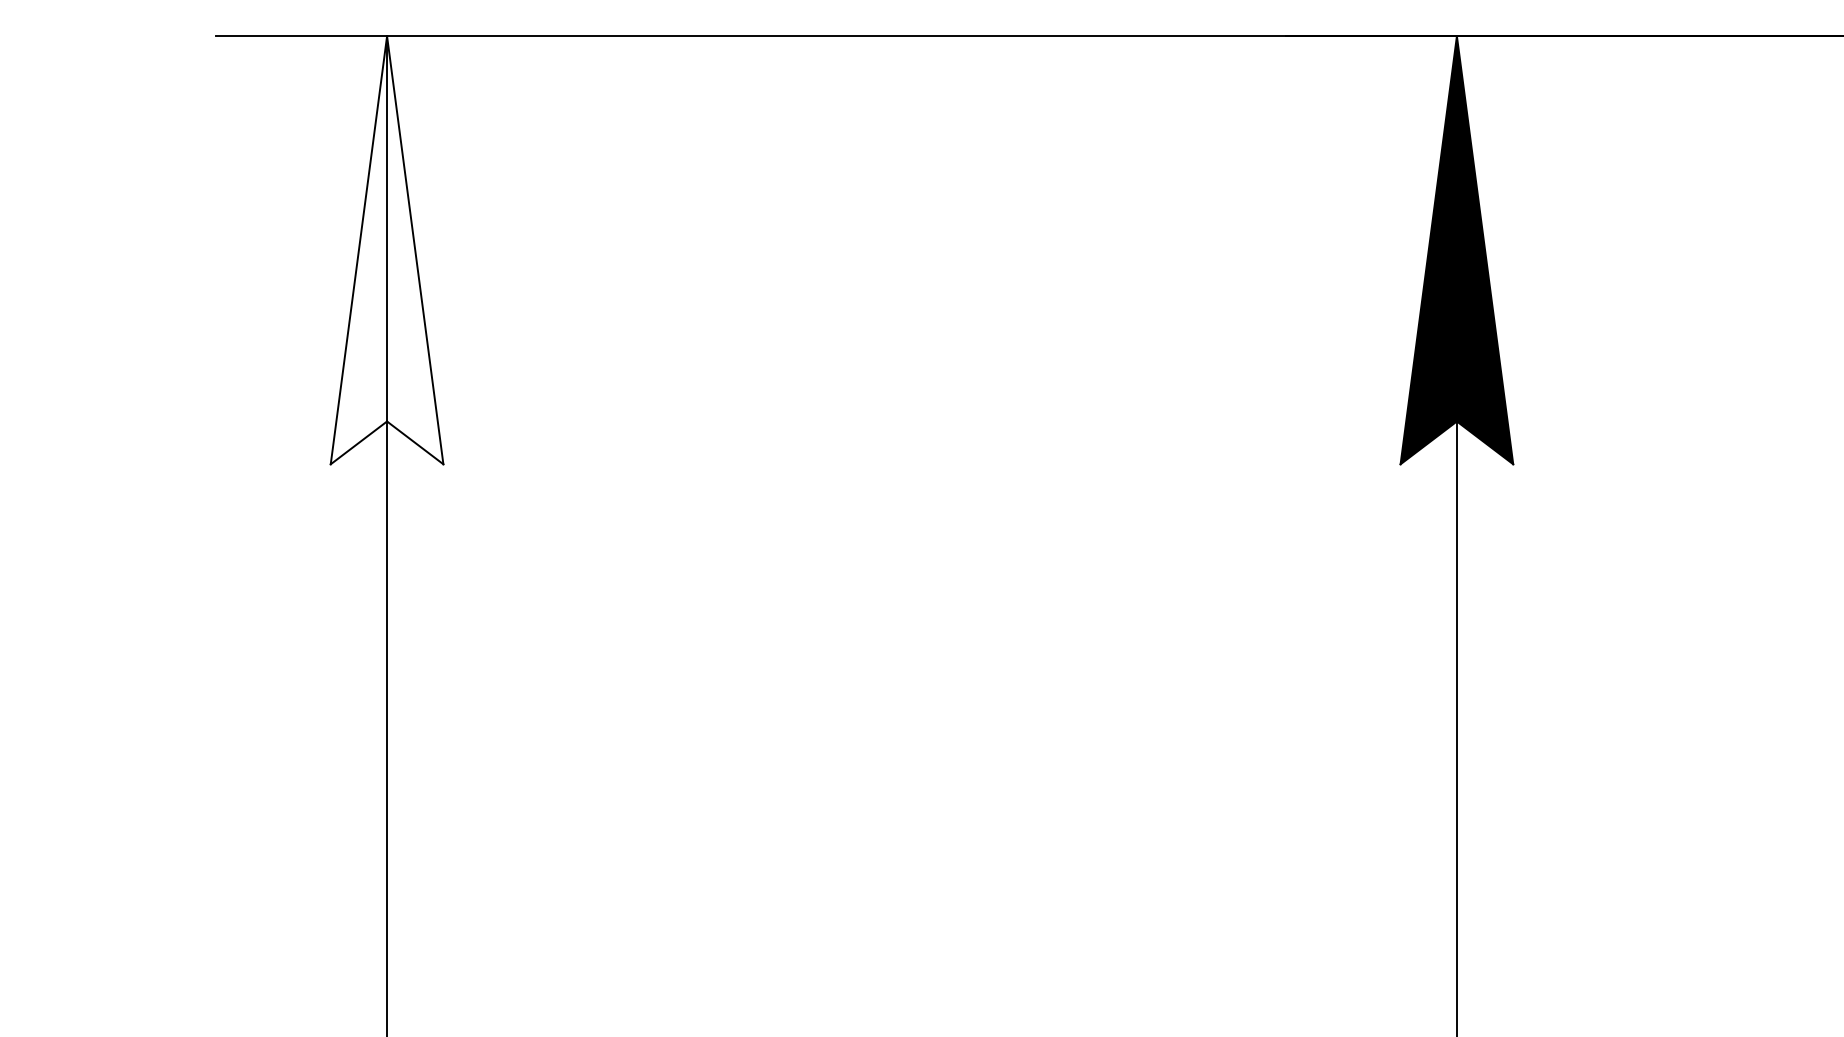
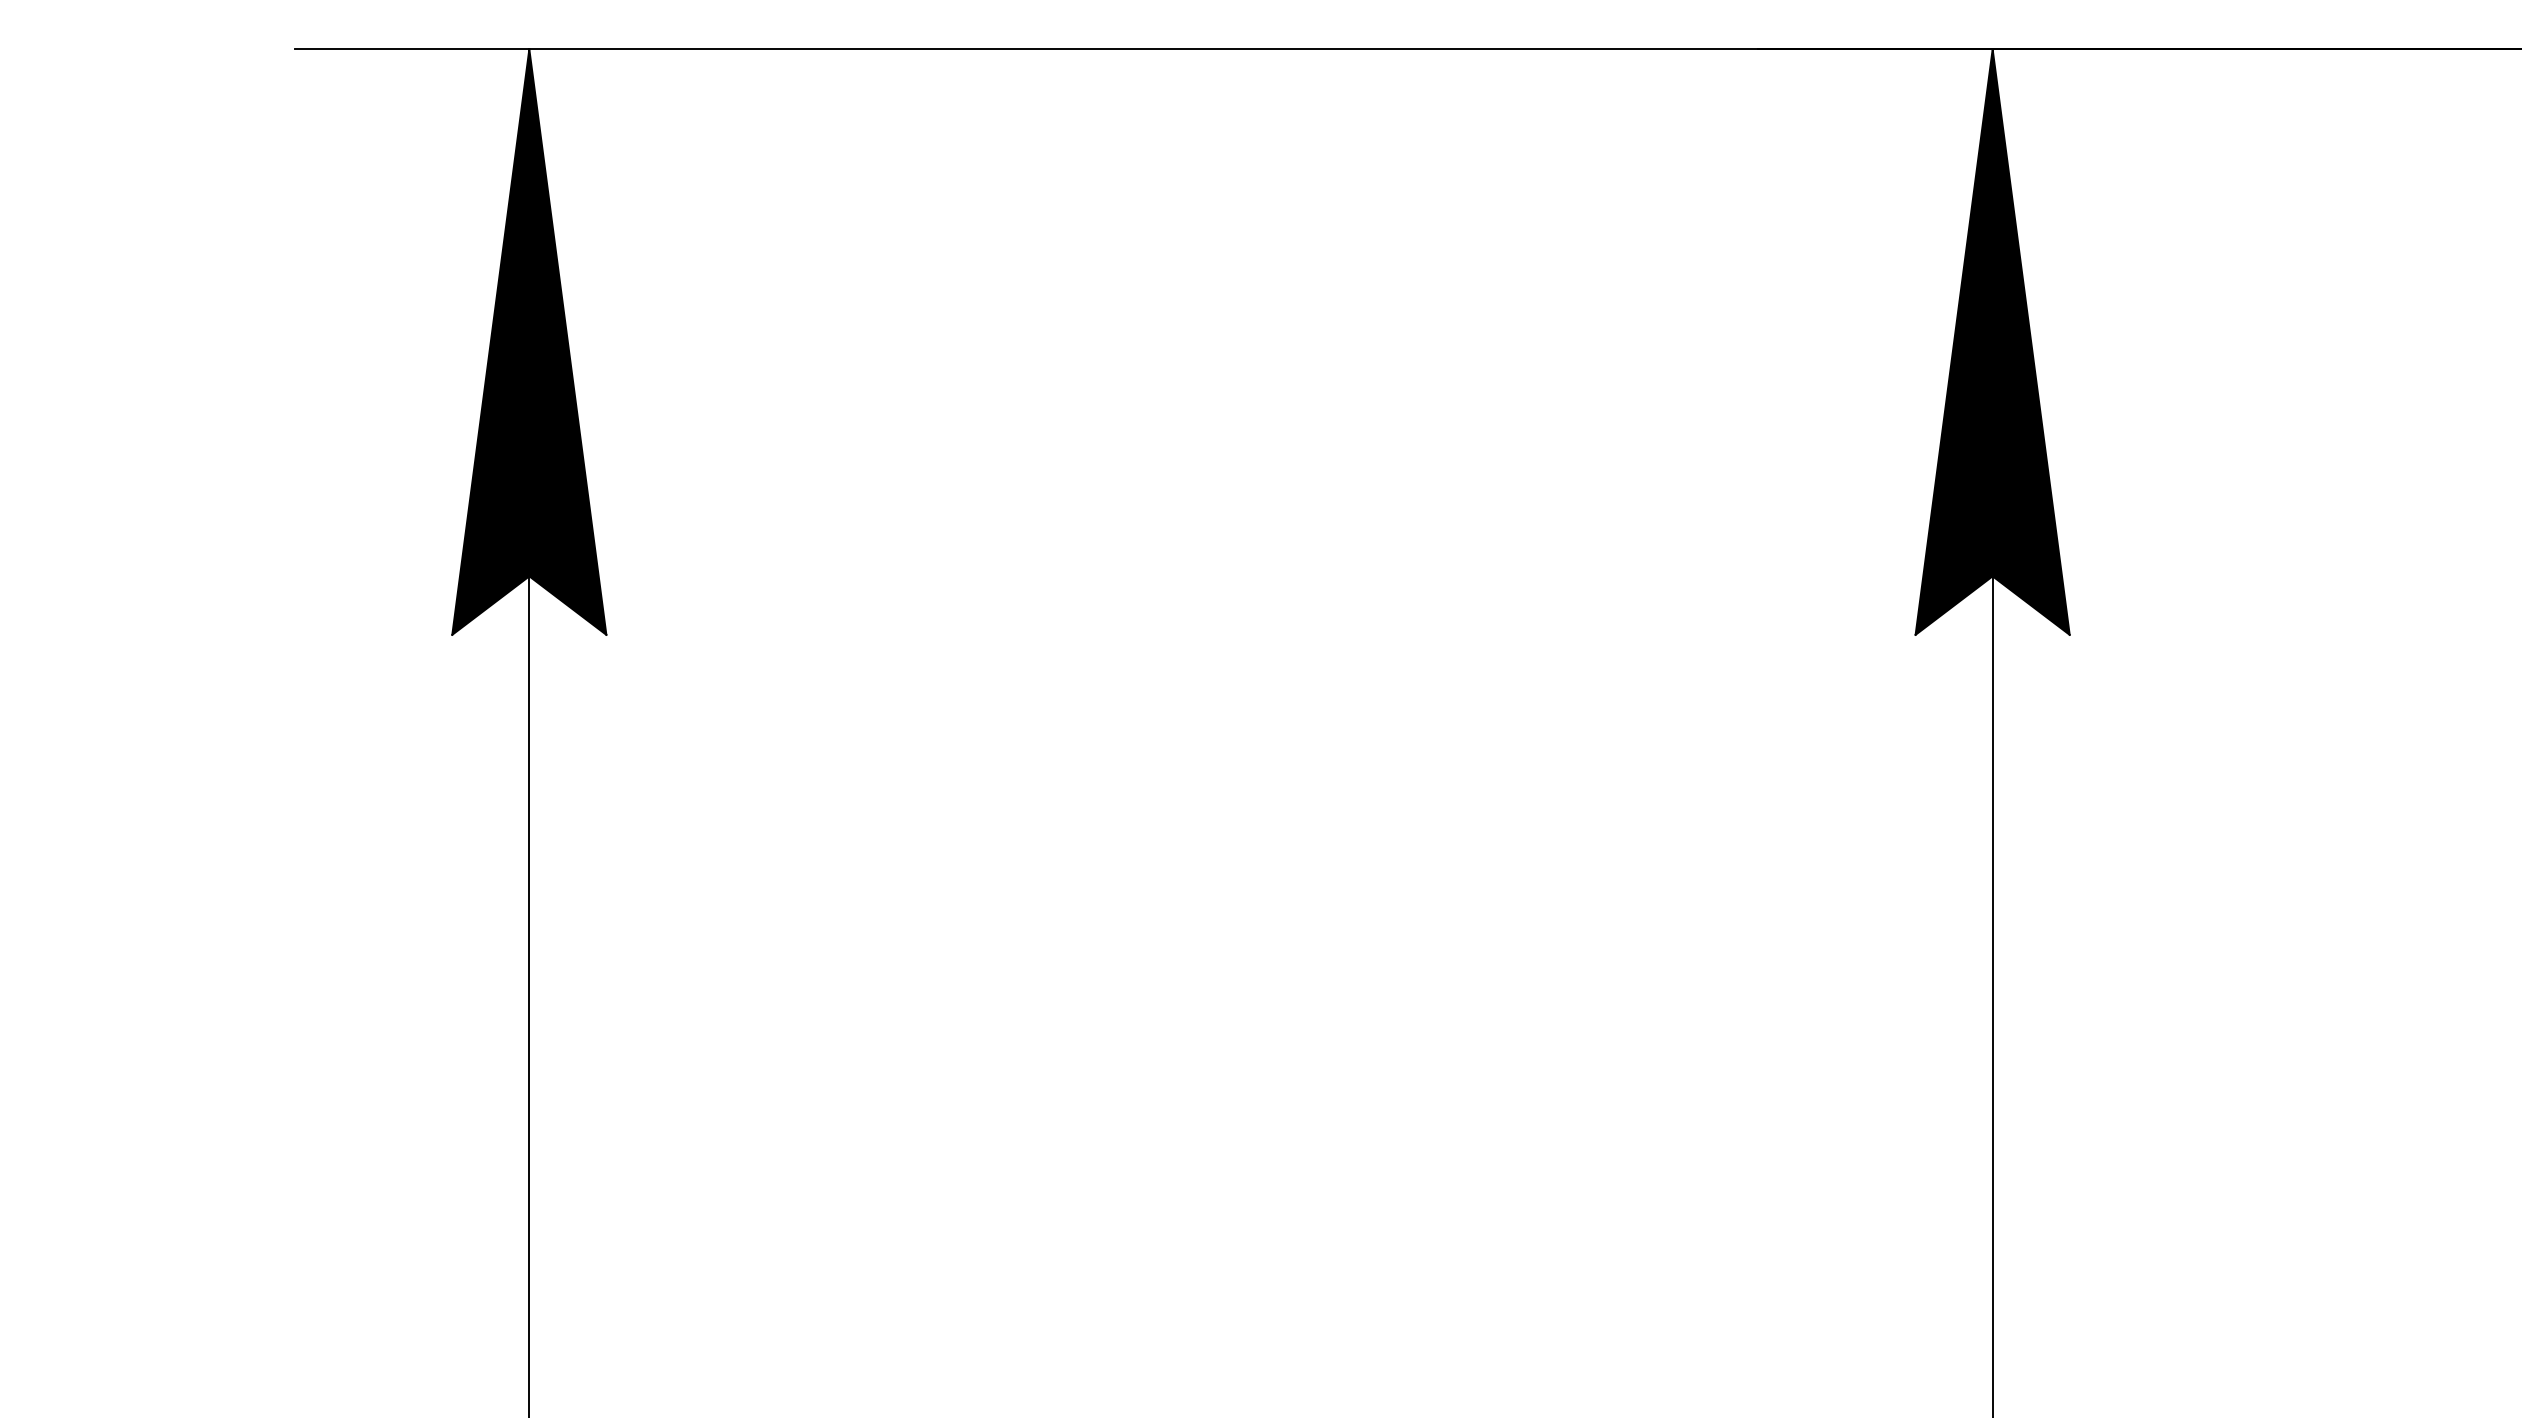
fill: (387, 249) -> (529, 341), added

